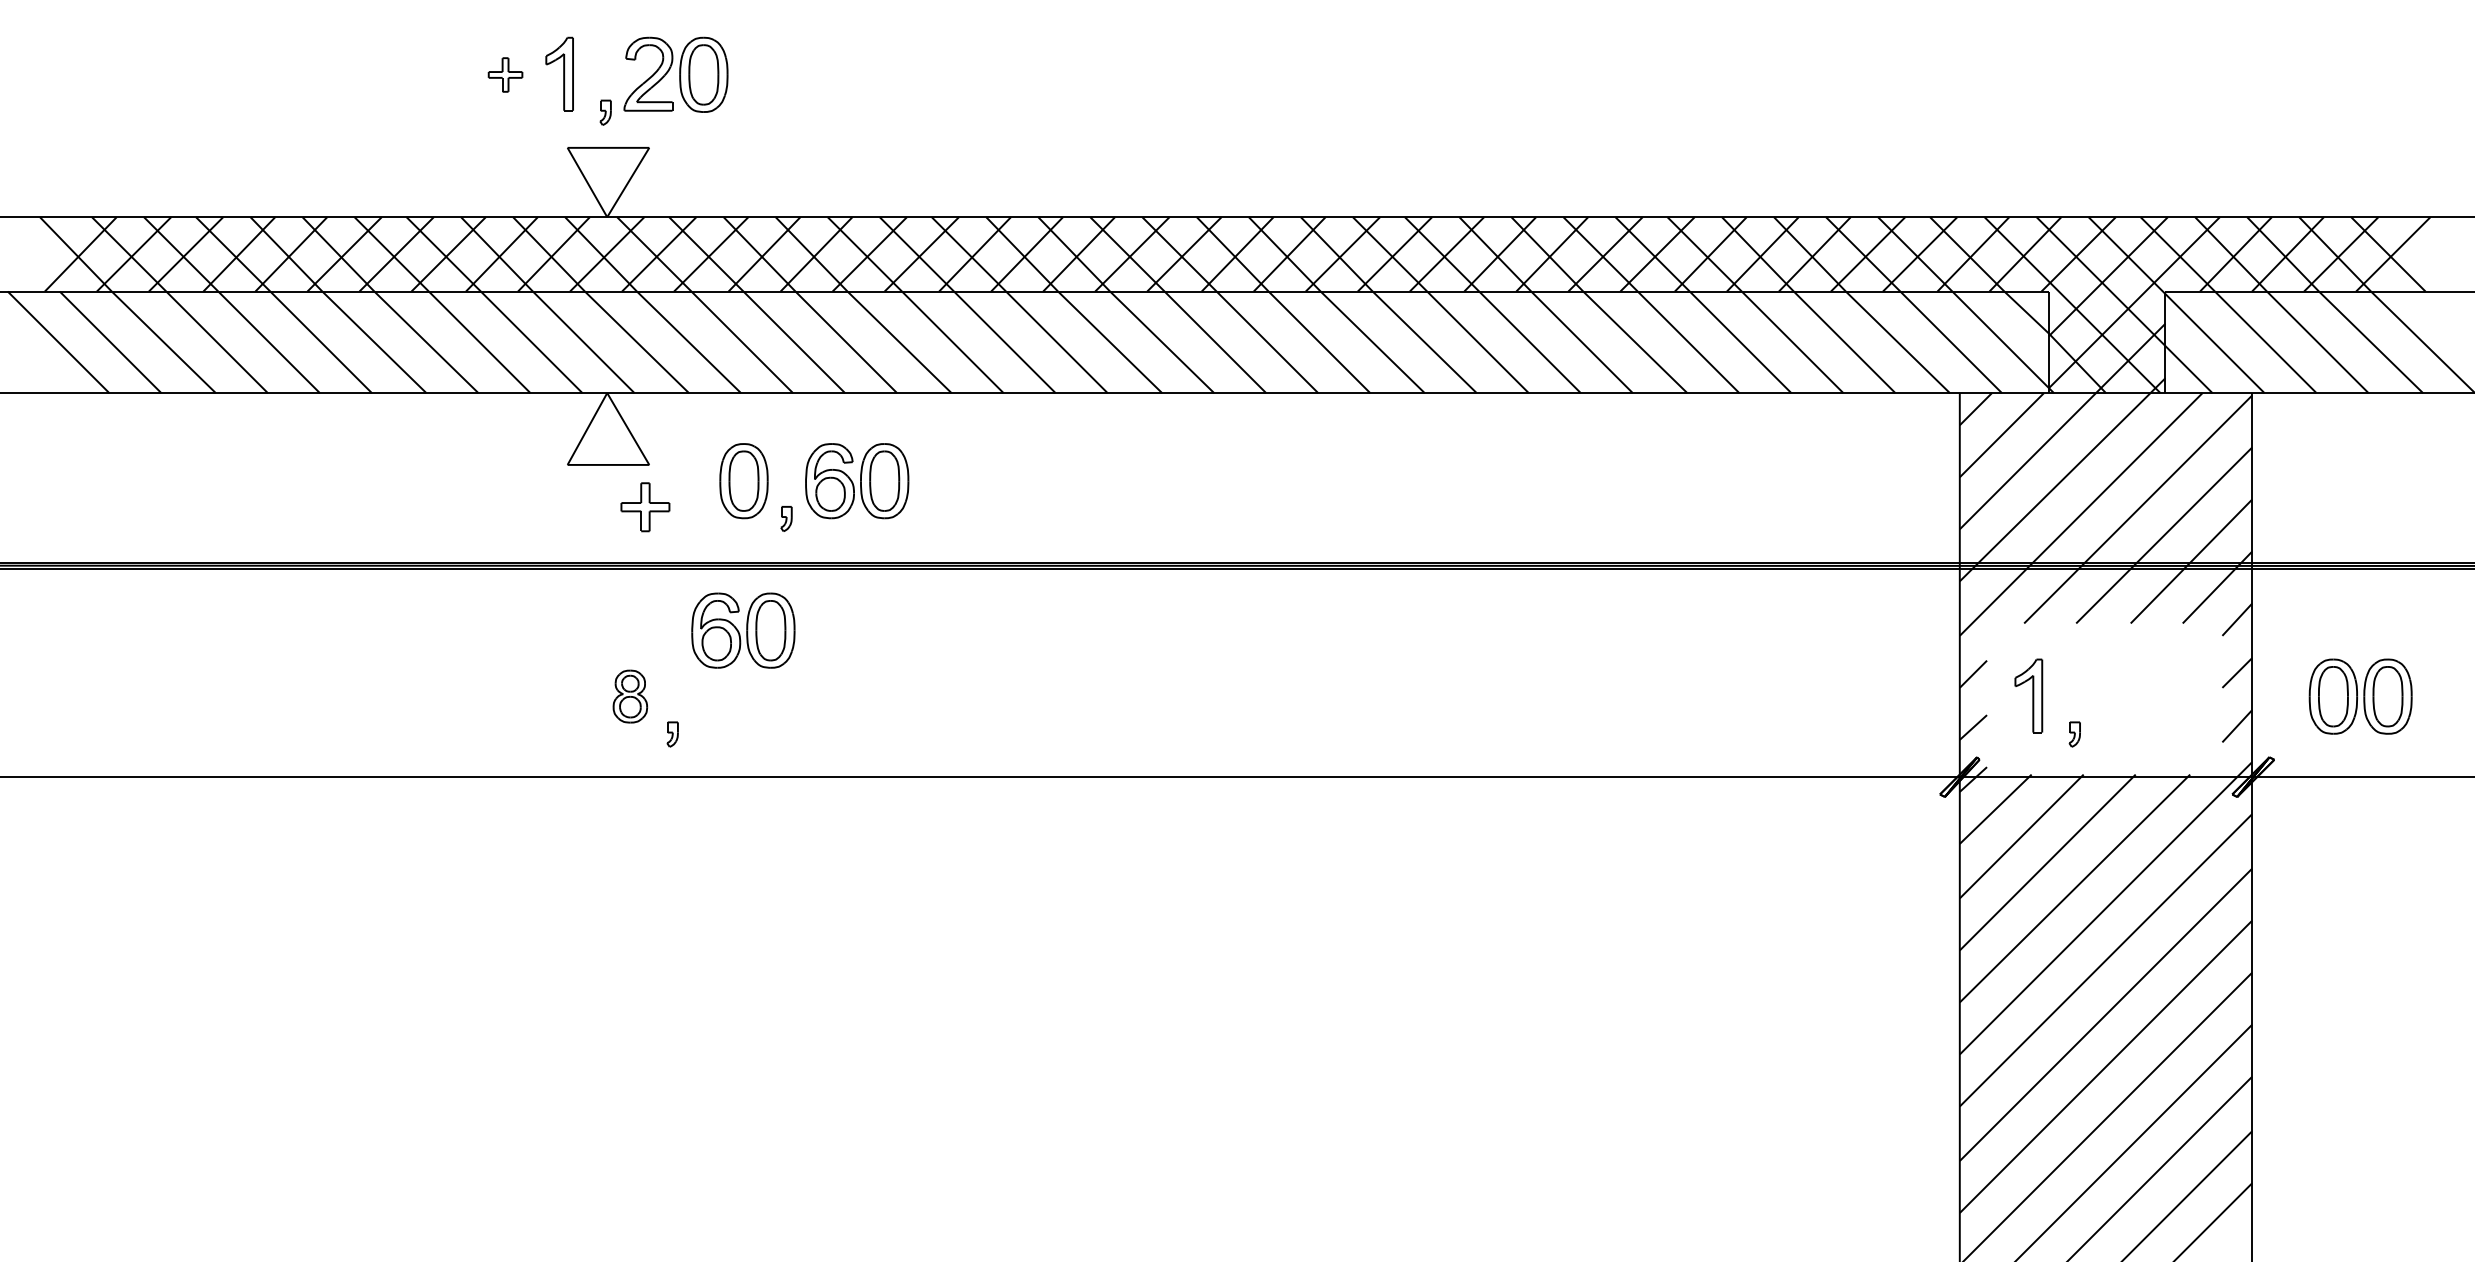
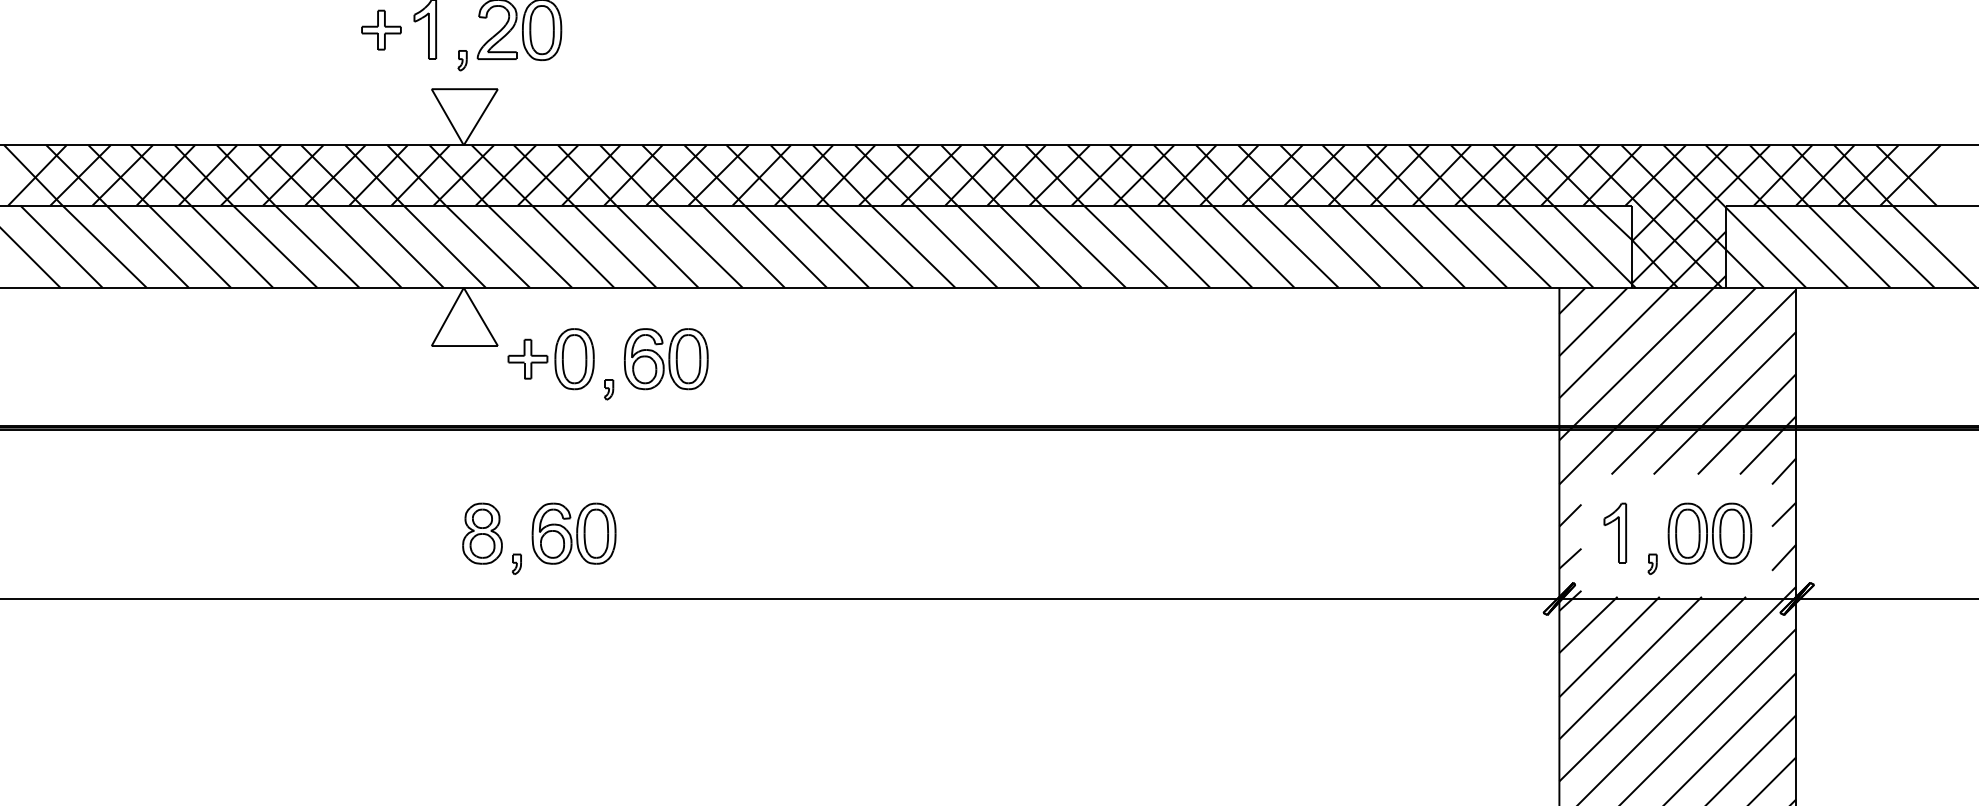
part: (505, 74) -> (381, 29), size x1.43
part: (645, 507) -> (528, 359), moved
part: (743, 630) -> (574, 533), moved
part: (630, 696) -> (482, 533), size x1.43
part: (2360, 696) -> (1709, 533), moved

